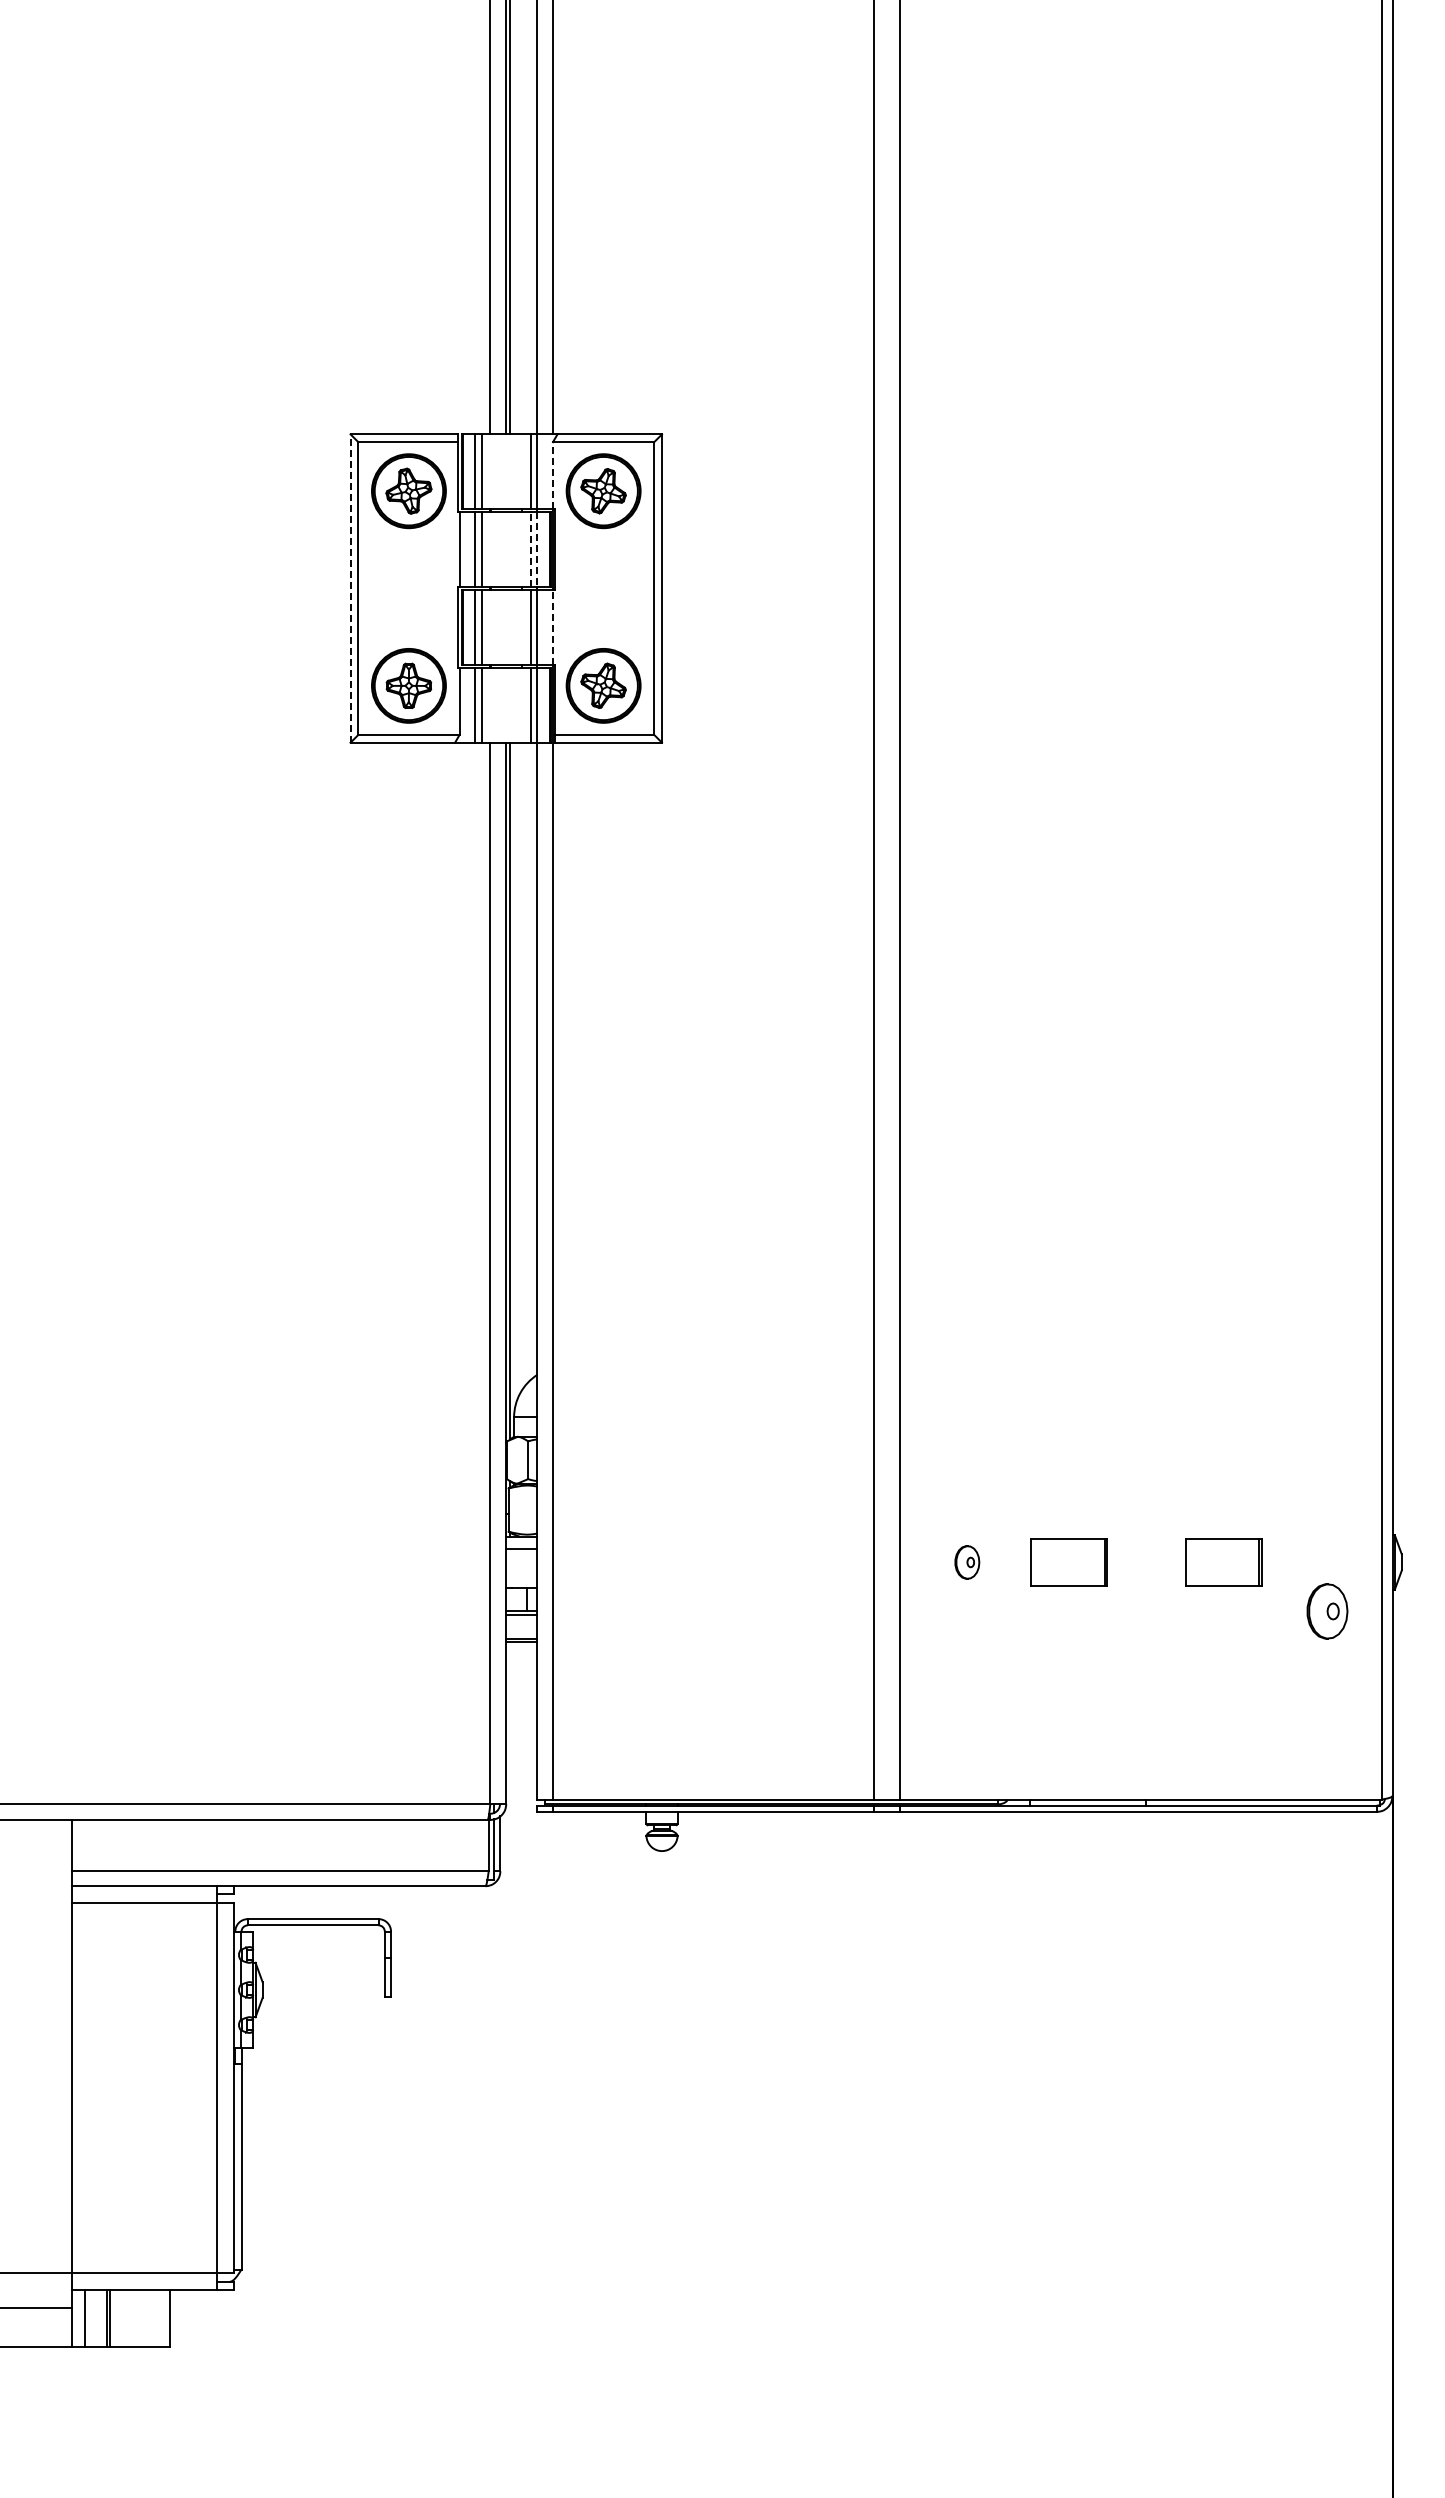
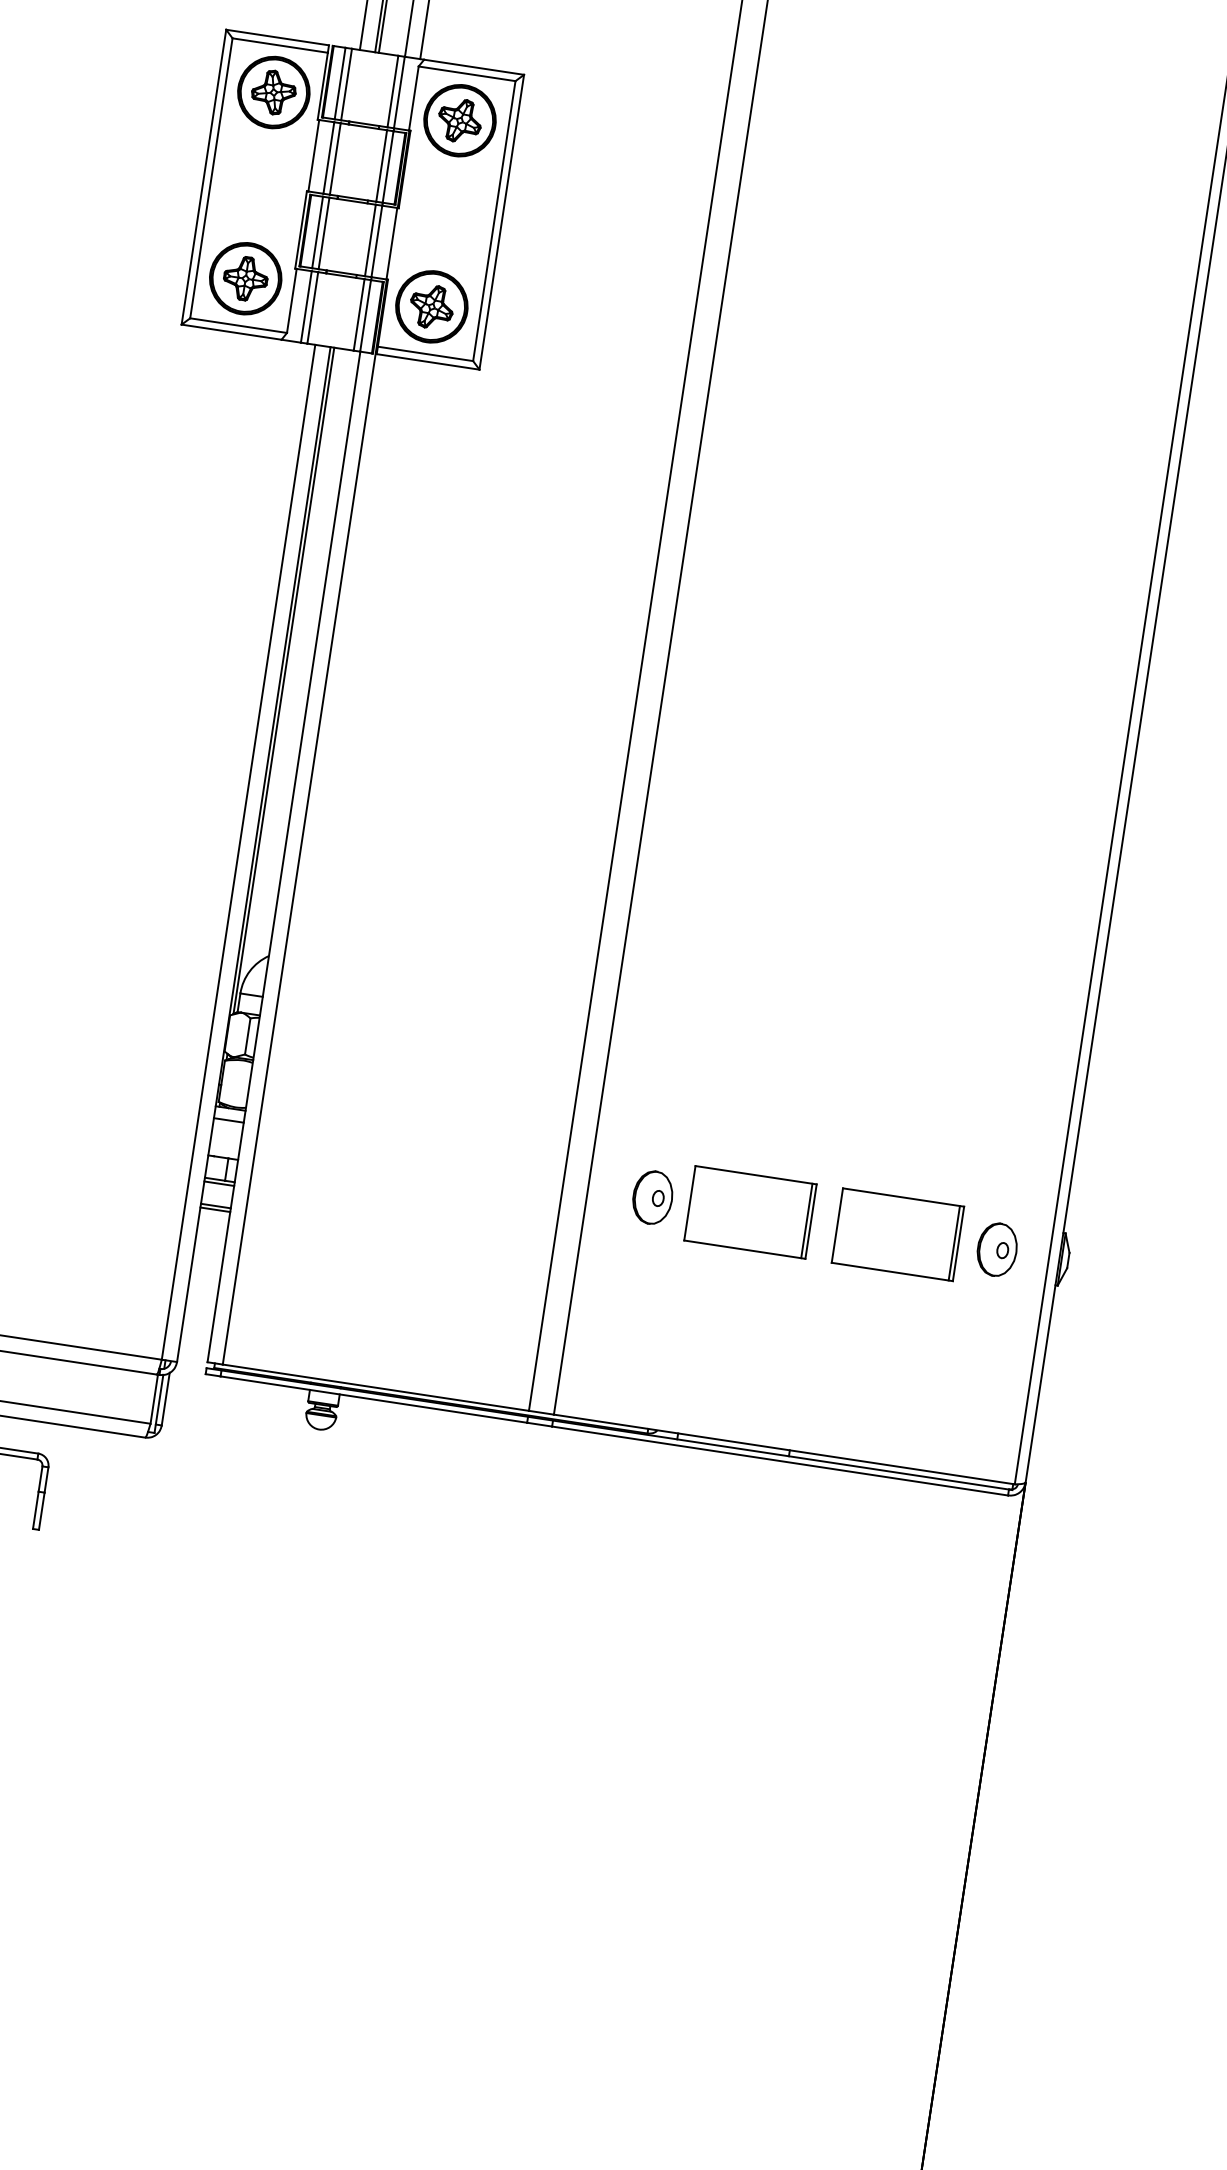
line: (553, 475) -> (414, 98), dashed -> solid
line: (530, 549) -> (381, 165), dashed -> solid
line: (537, 550) -> (388, 167), dashed -> solid
line: (350, 588) -> (203, 177), dashed -> solid
line: (553, 626) -> (392, 242), dashed -> solid
part: (967, 1562) -> (653, 1197), size x1.67
part: (1069, 1562) -> (750, 1212), size x1.67
part: (1223, 1562) -> (897, 1234), size x1.67
part: (1327, 1611) -> (997, 1249), moved

